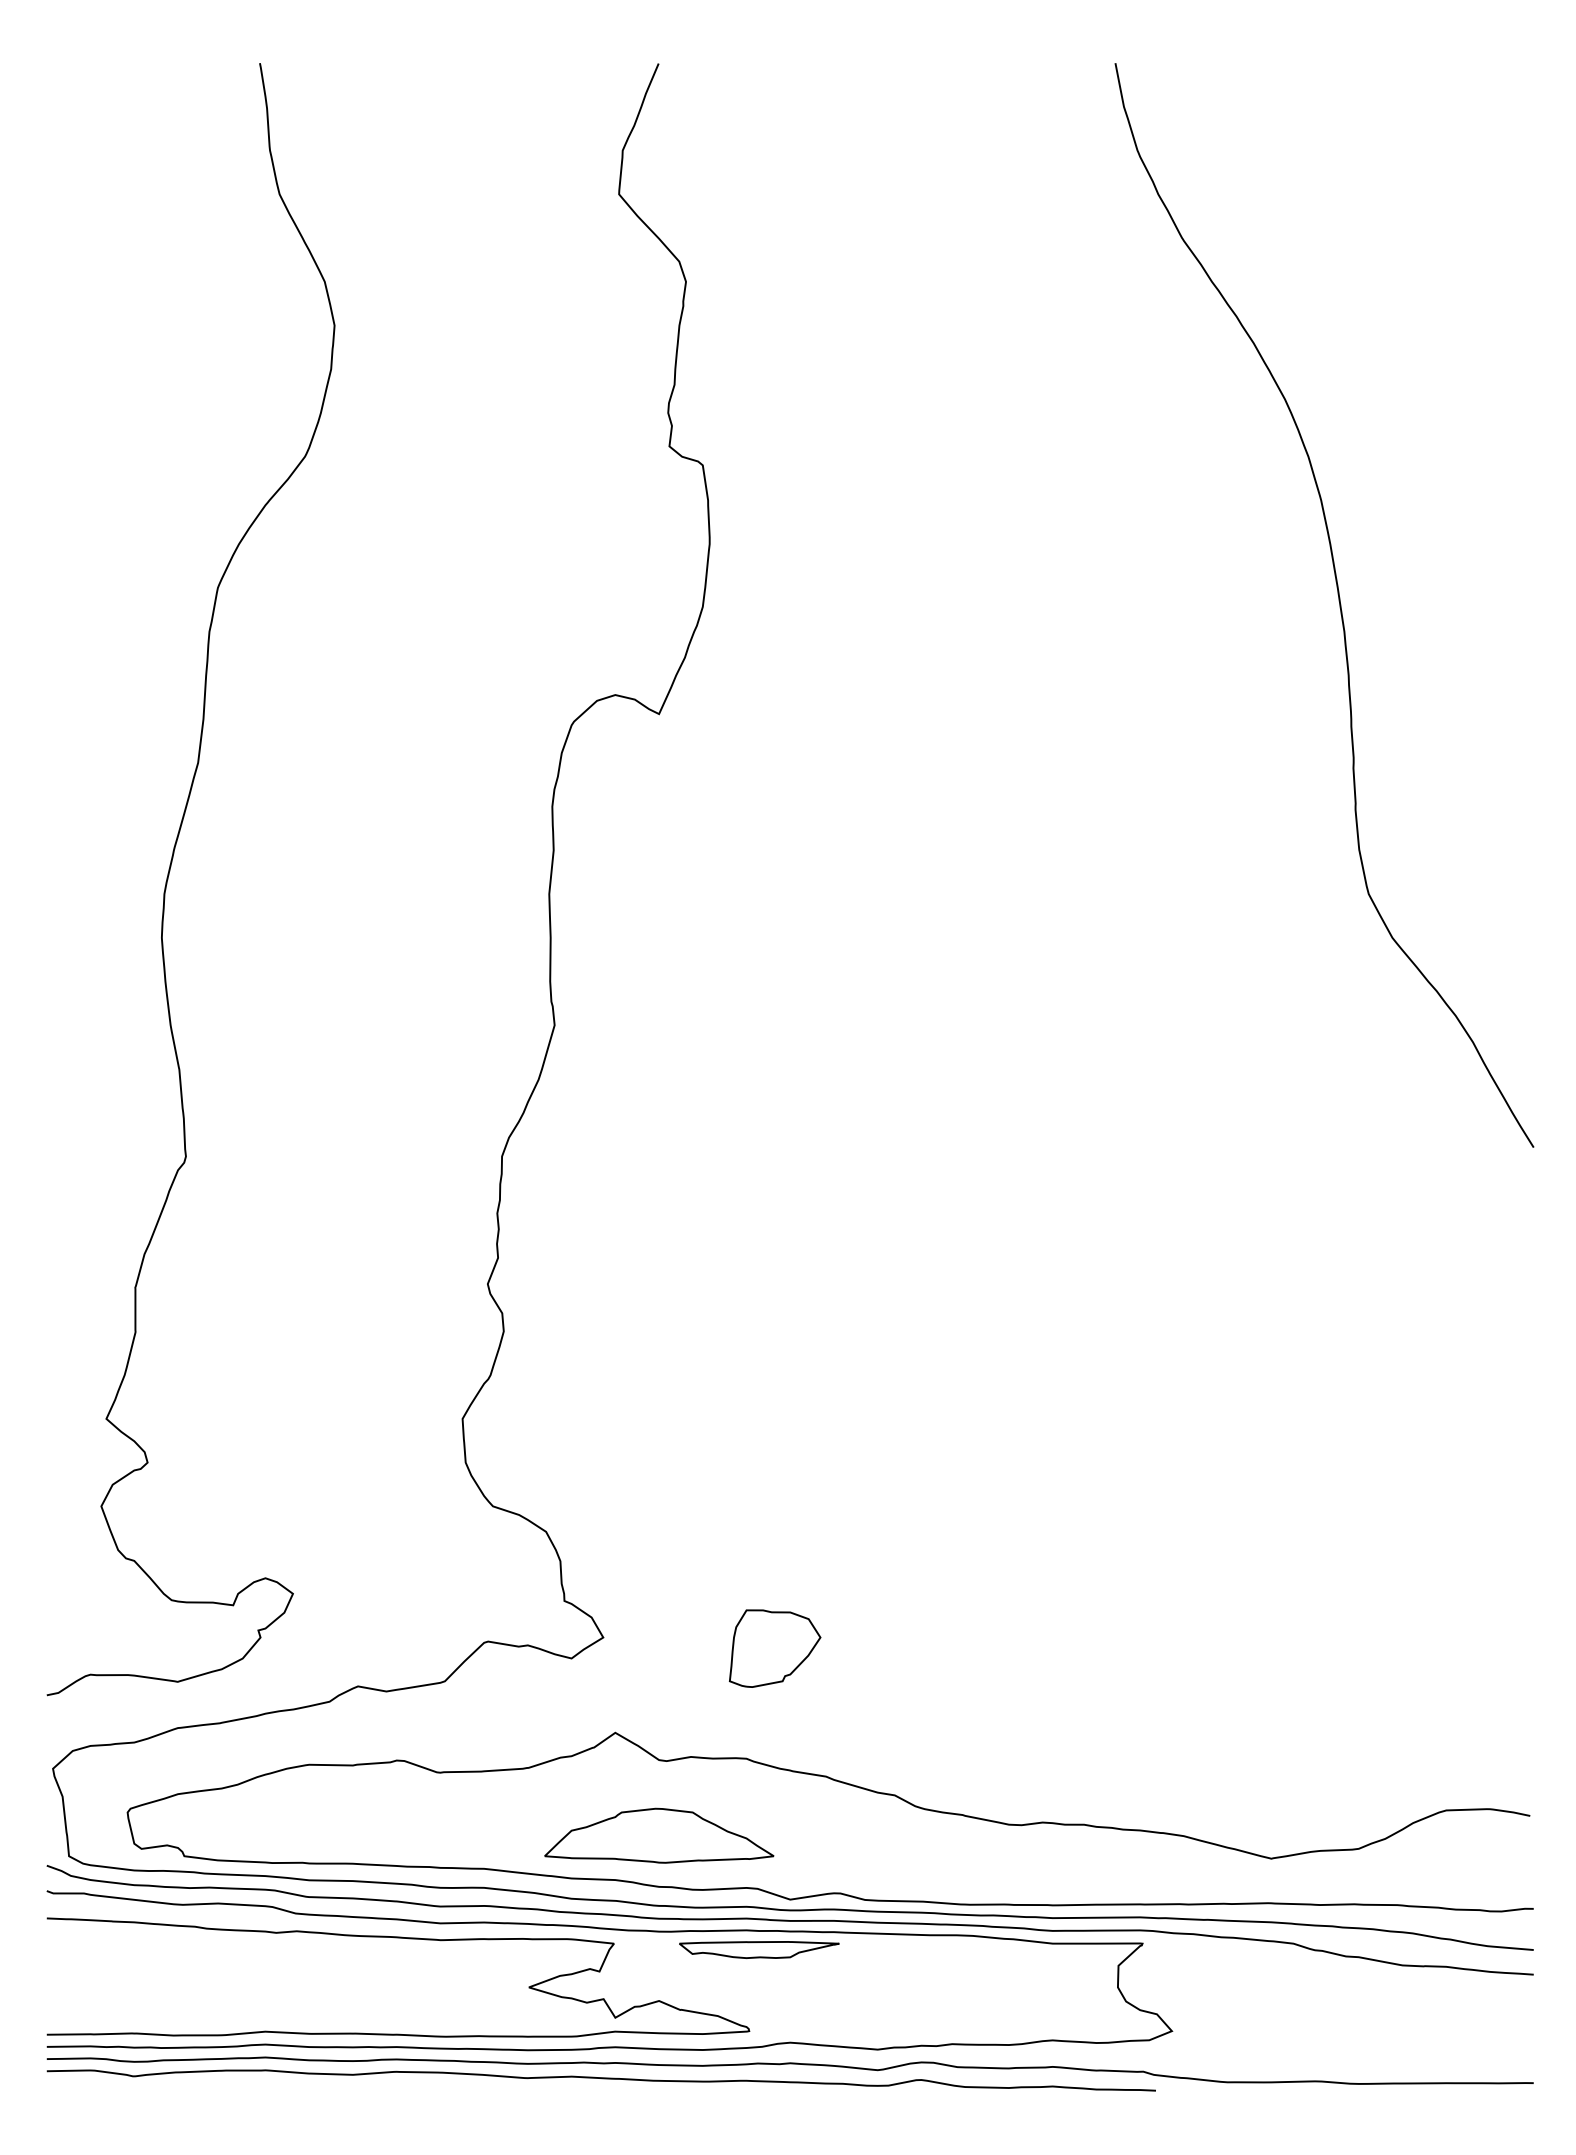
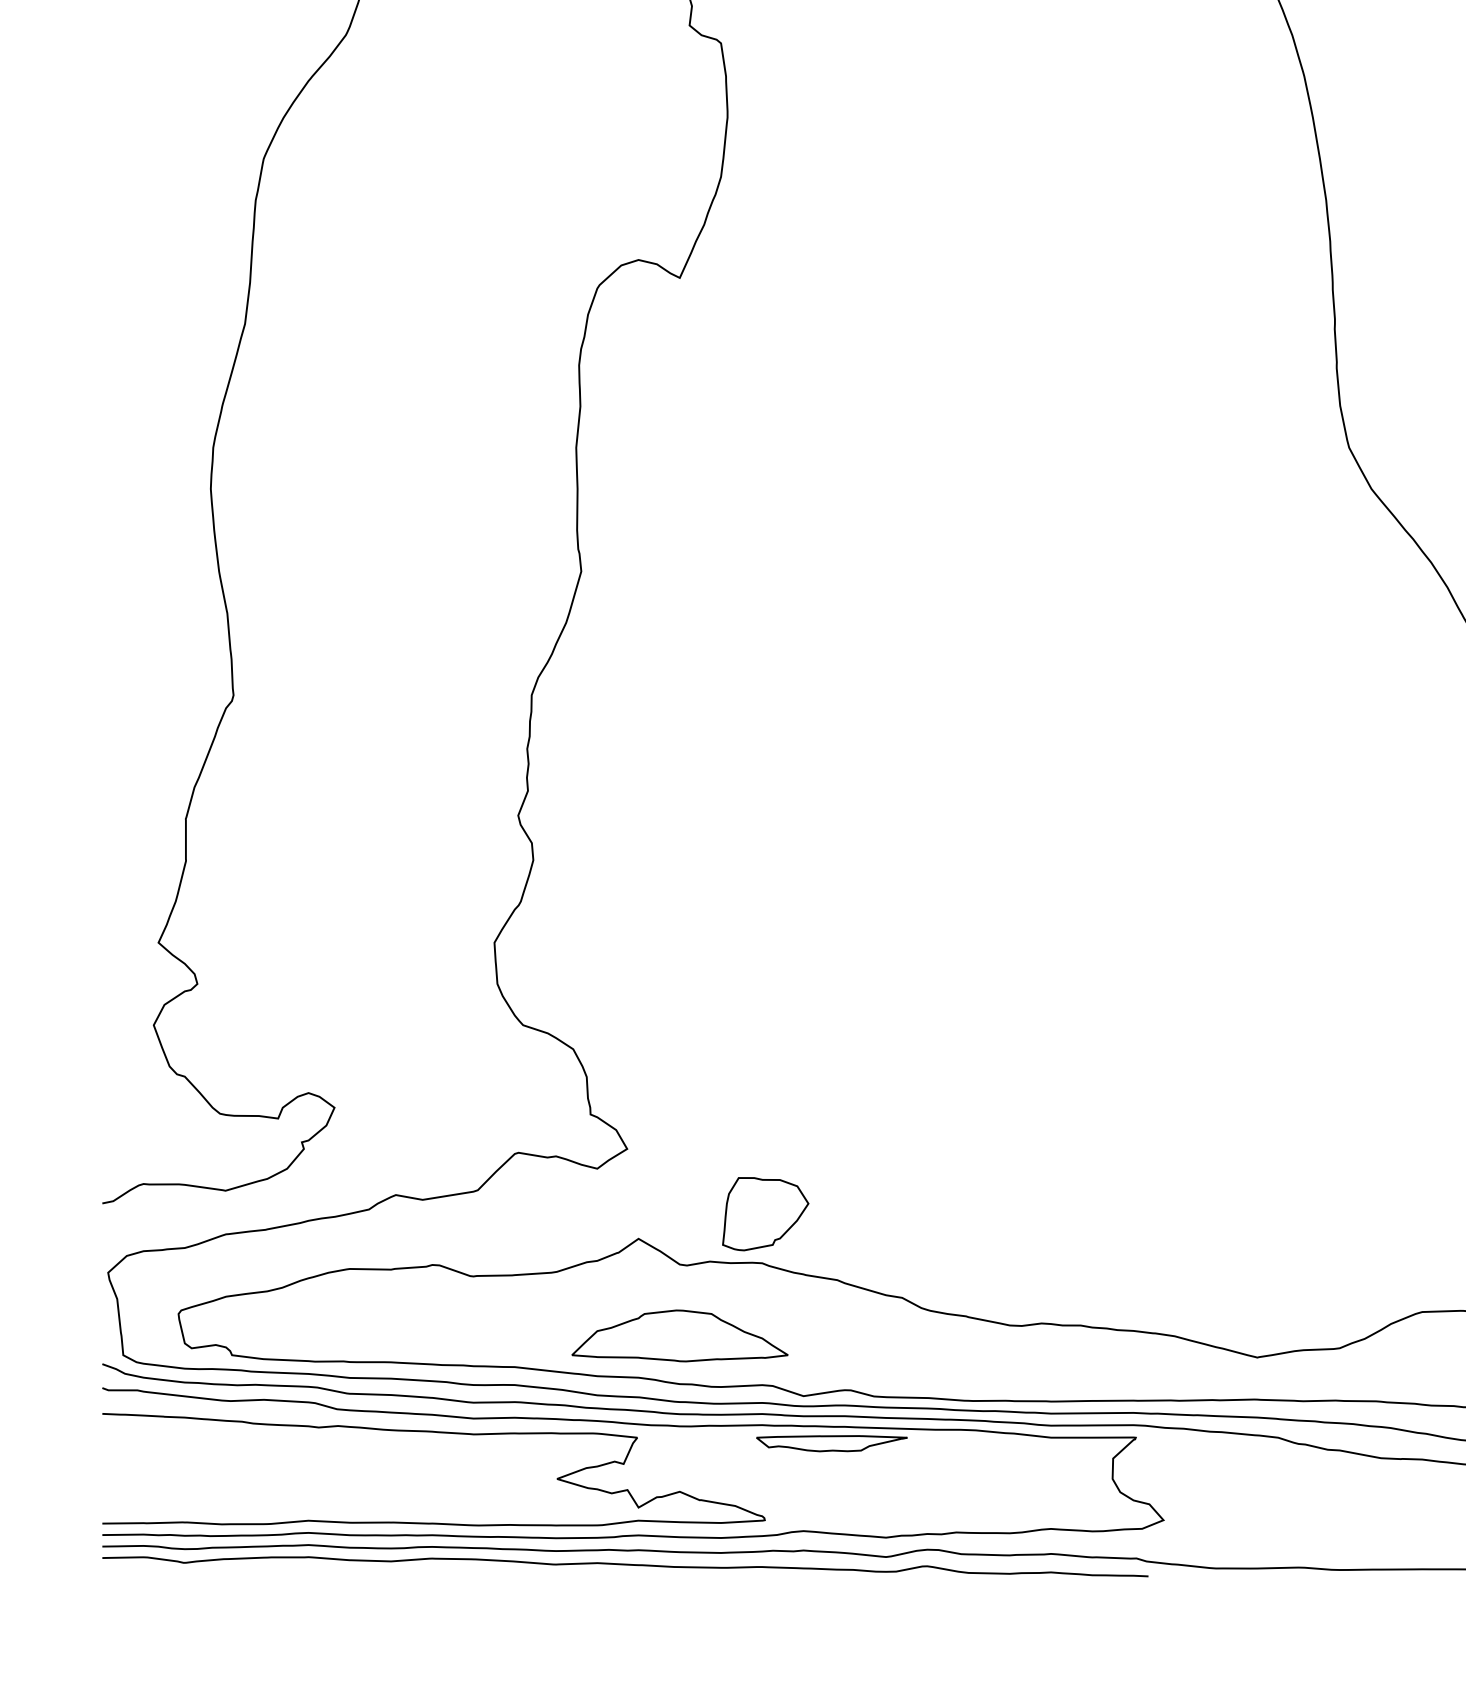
part: (775, 1648) -> (766, 1214), moved
part: (759, 1949) -> (832, 1443), moved

